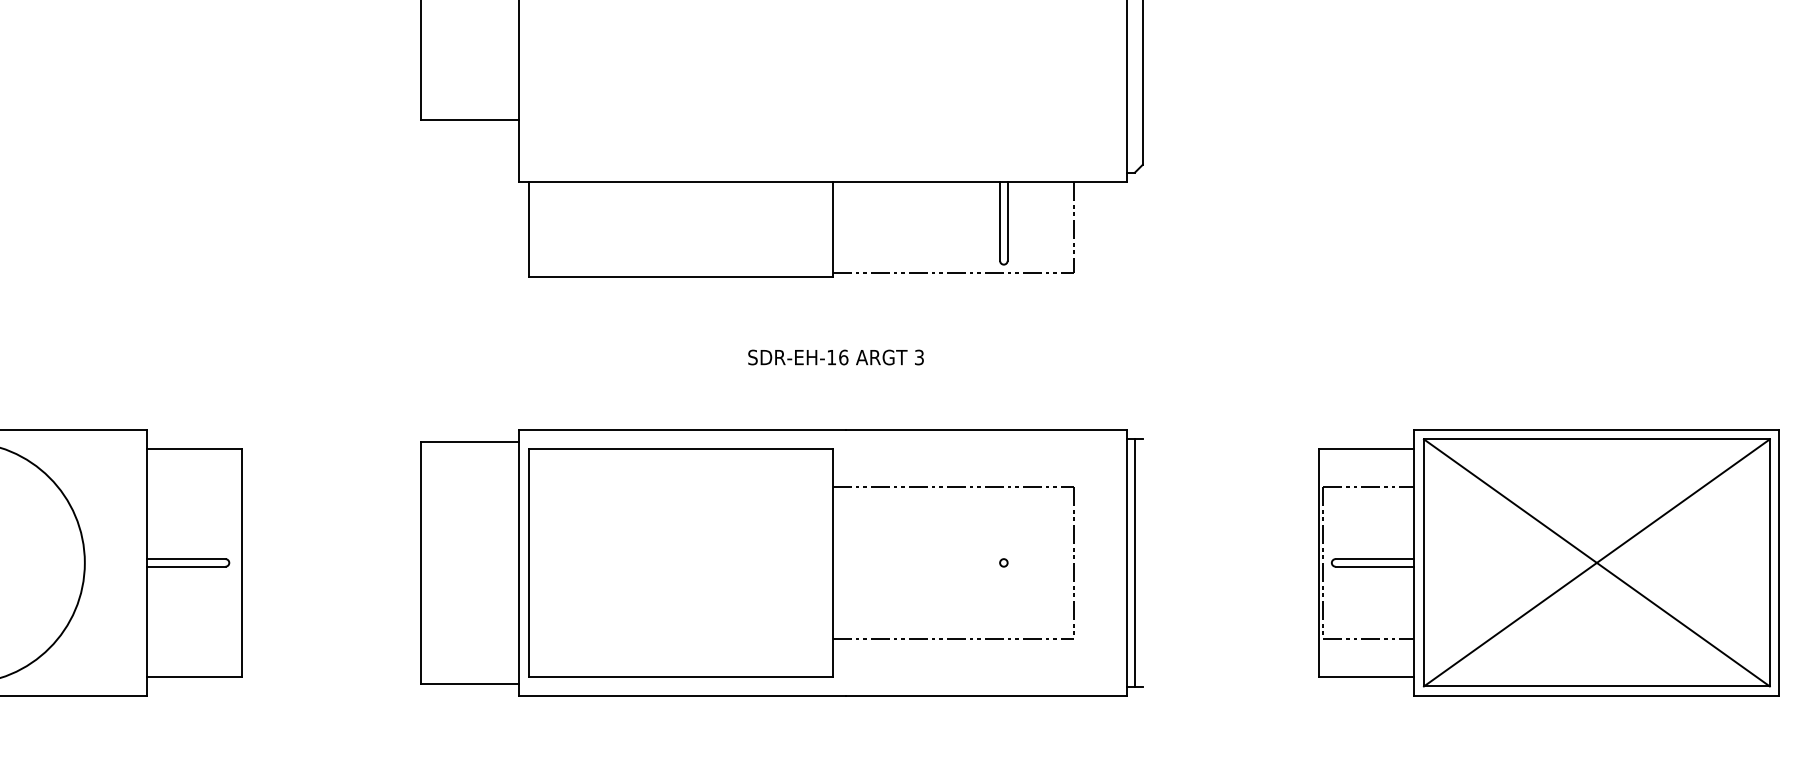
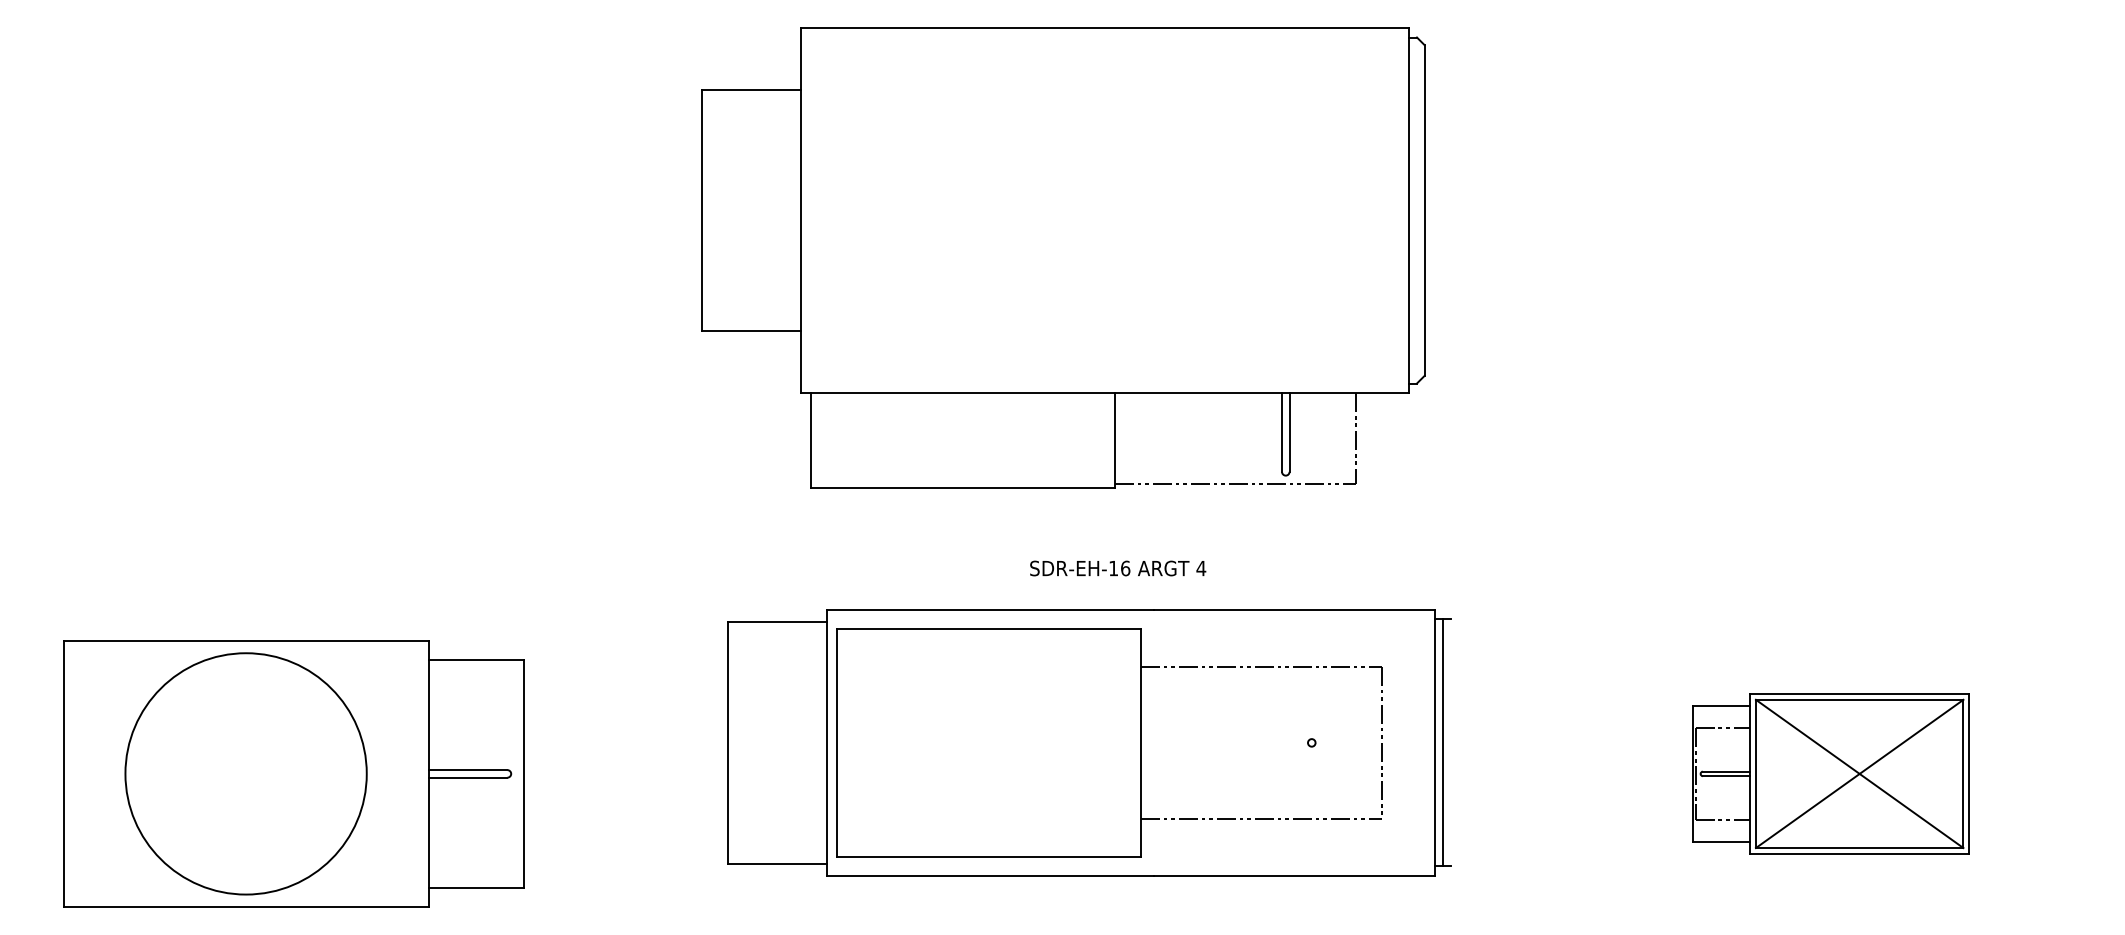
text: (919, 357) -> (1201, 568), 3 -> 4
part: (781, 562) -> (1089, 742), moved
part: (1548, 562) -> (1830, 773), size x0.6

